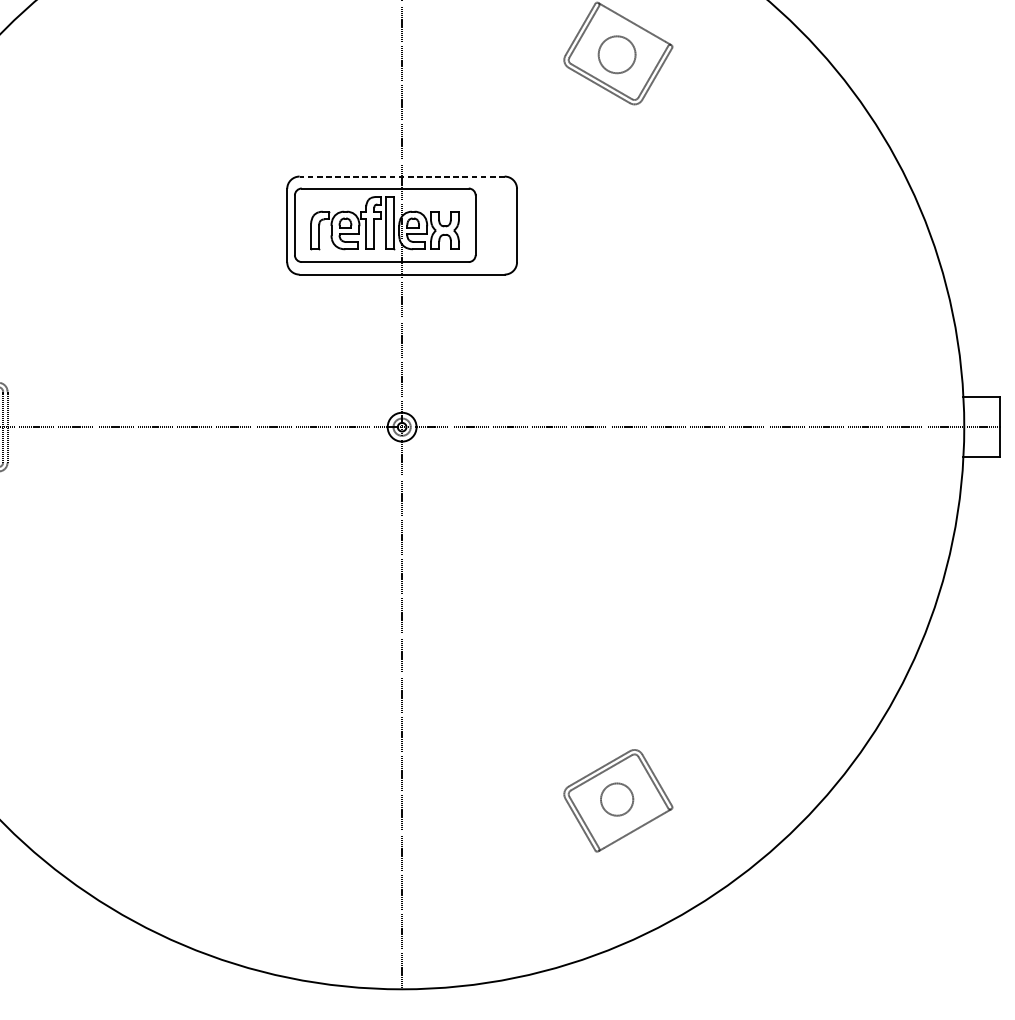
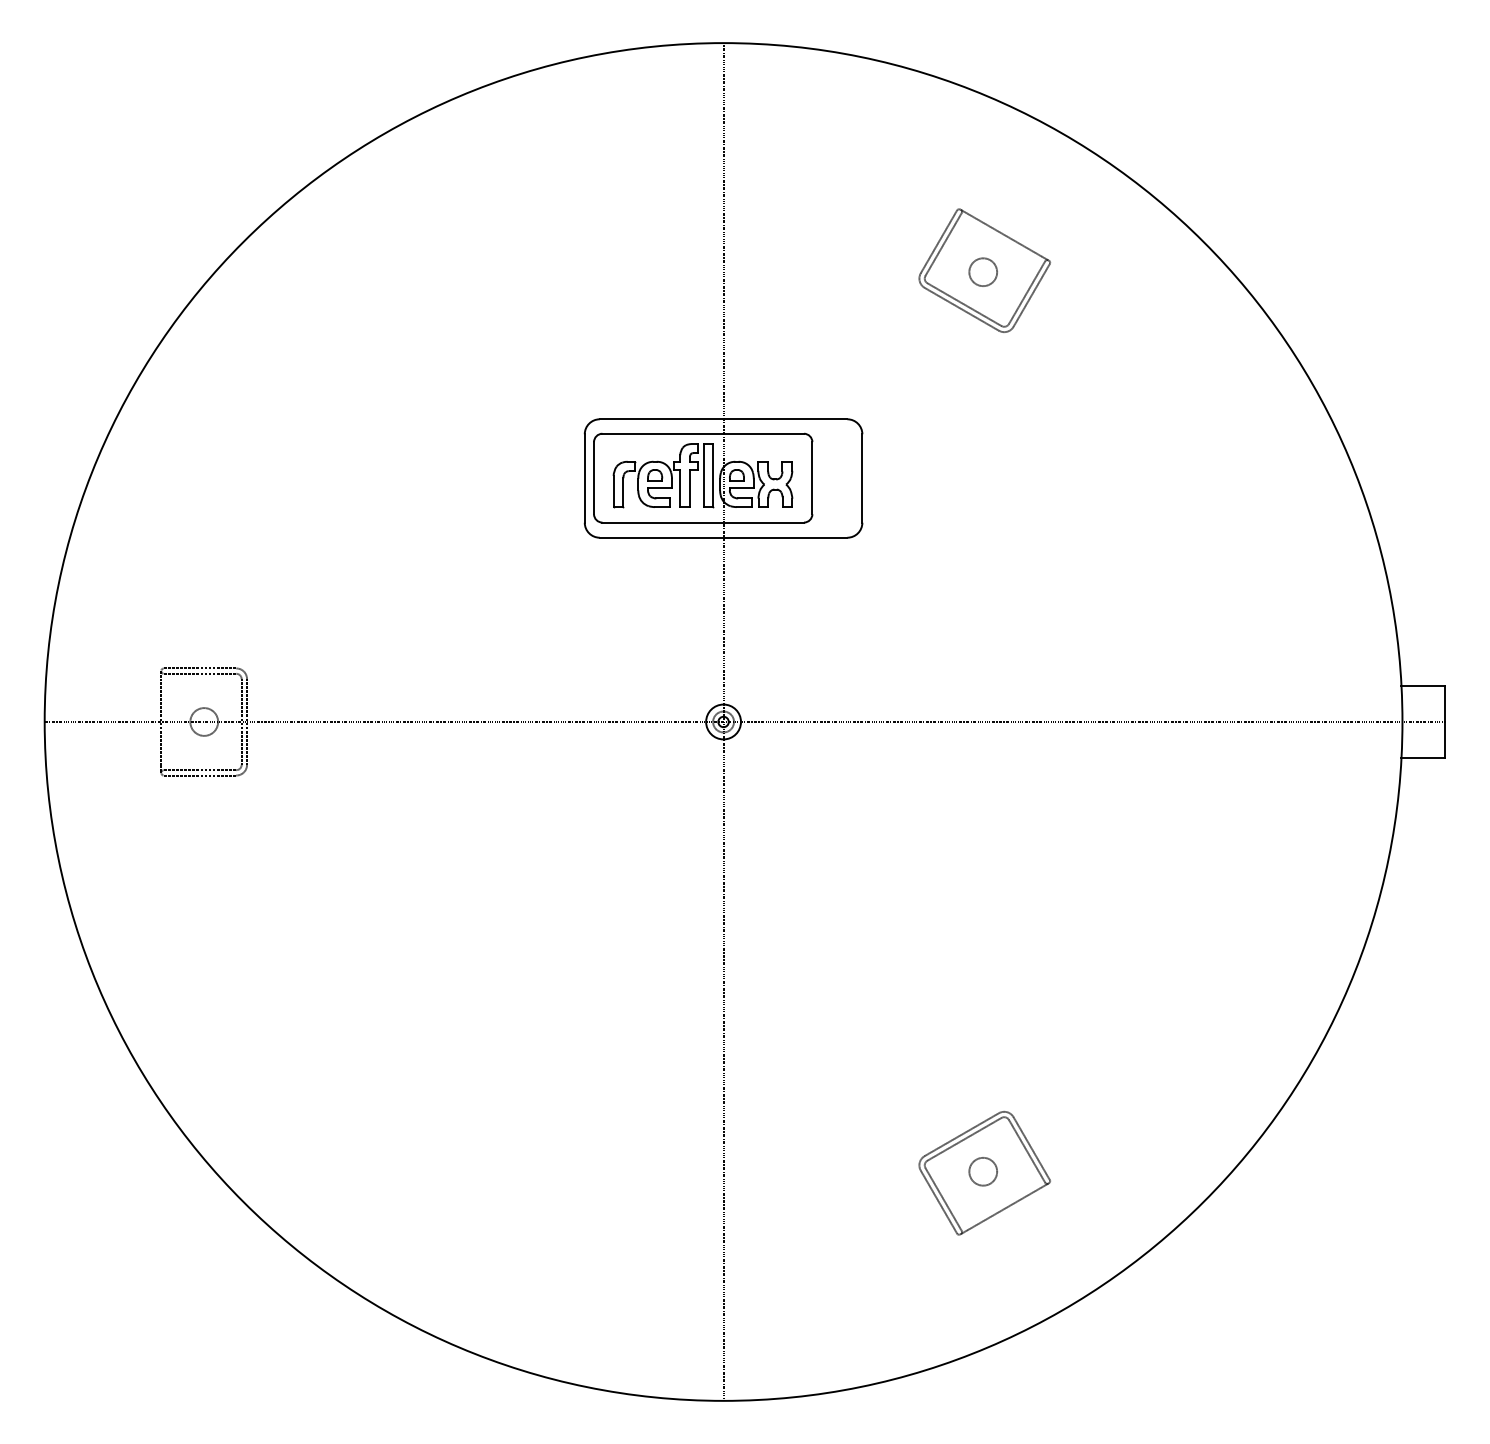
circle: (617, 55) -> (983, 272), size x0.62
line: (402, 176) -> (723, 419), dashed -> solid
circle: (617, 799) -> (983, 1171), size x0.71

